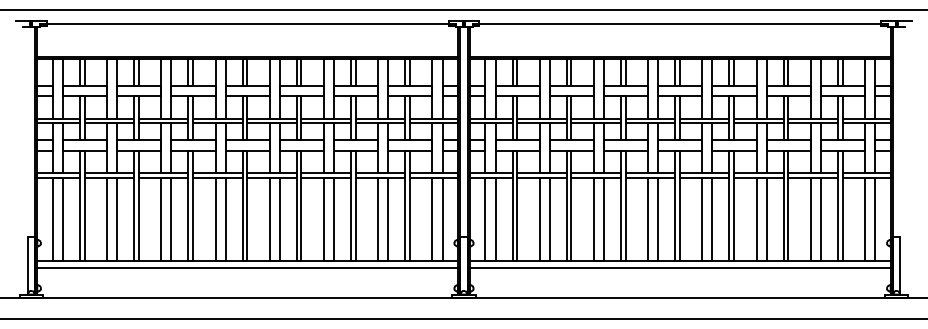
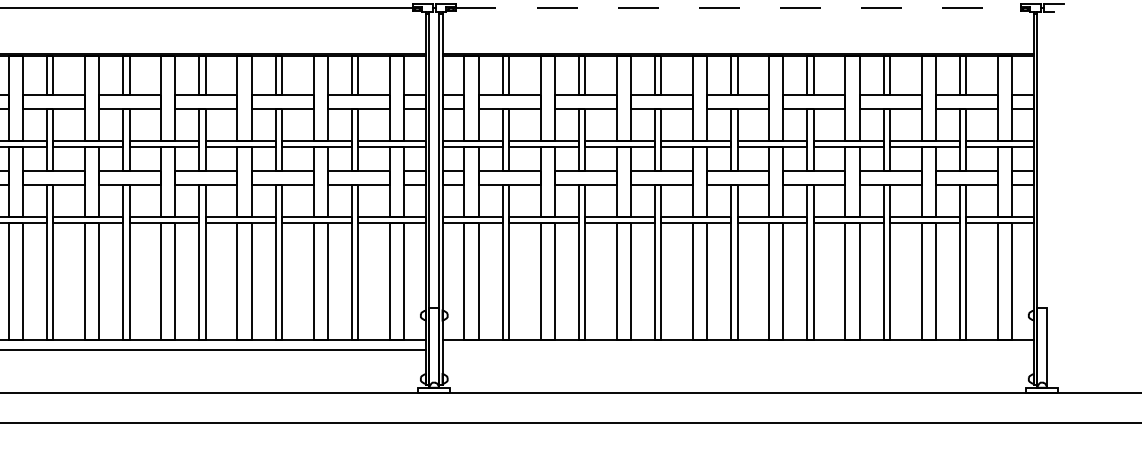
line: (680, 24) -> (738, 8), solid -> dashed
line: (679, 267) -> (737, 349), removed

